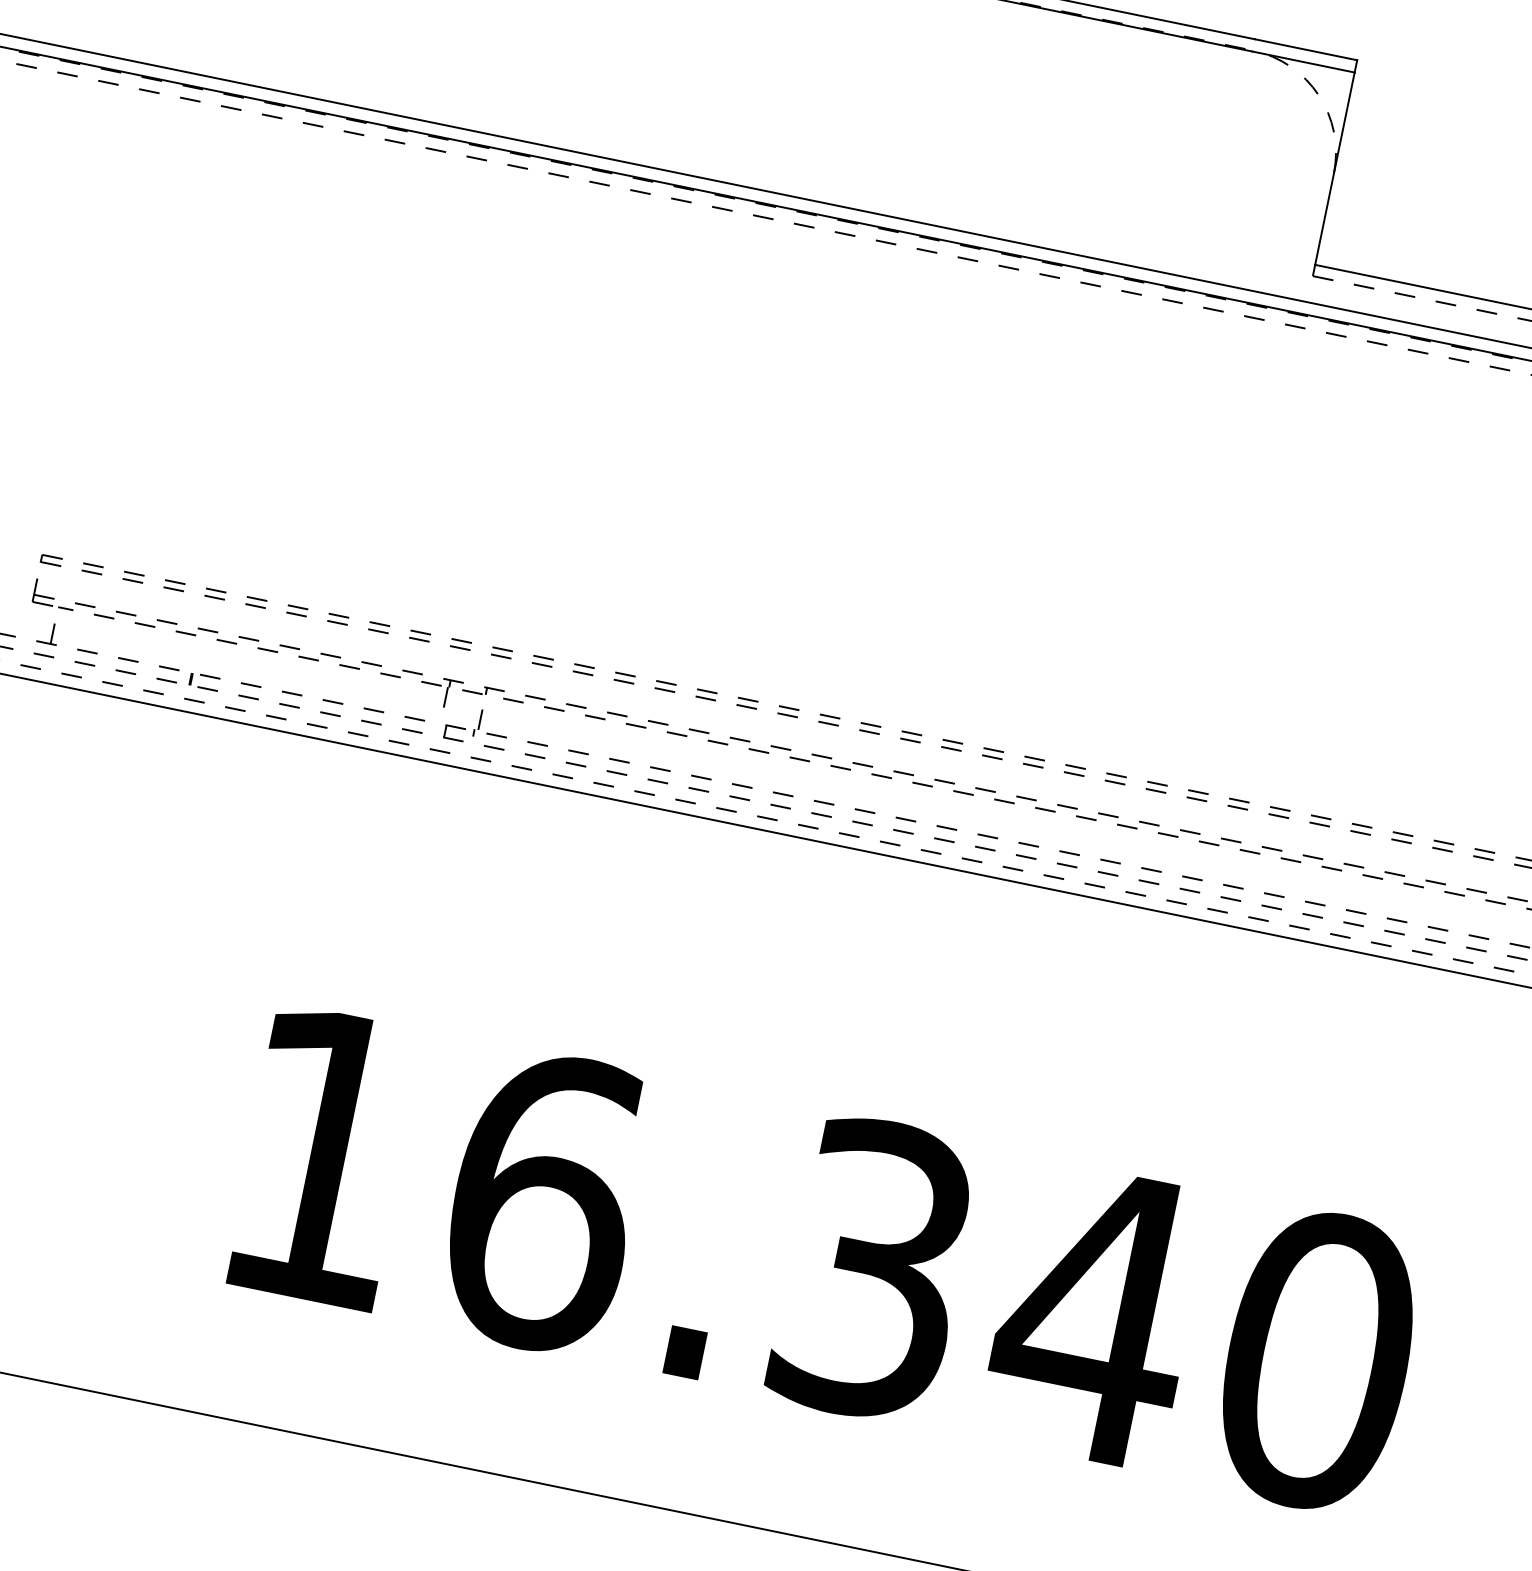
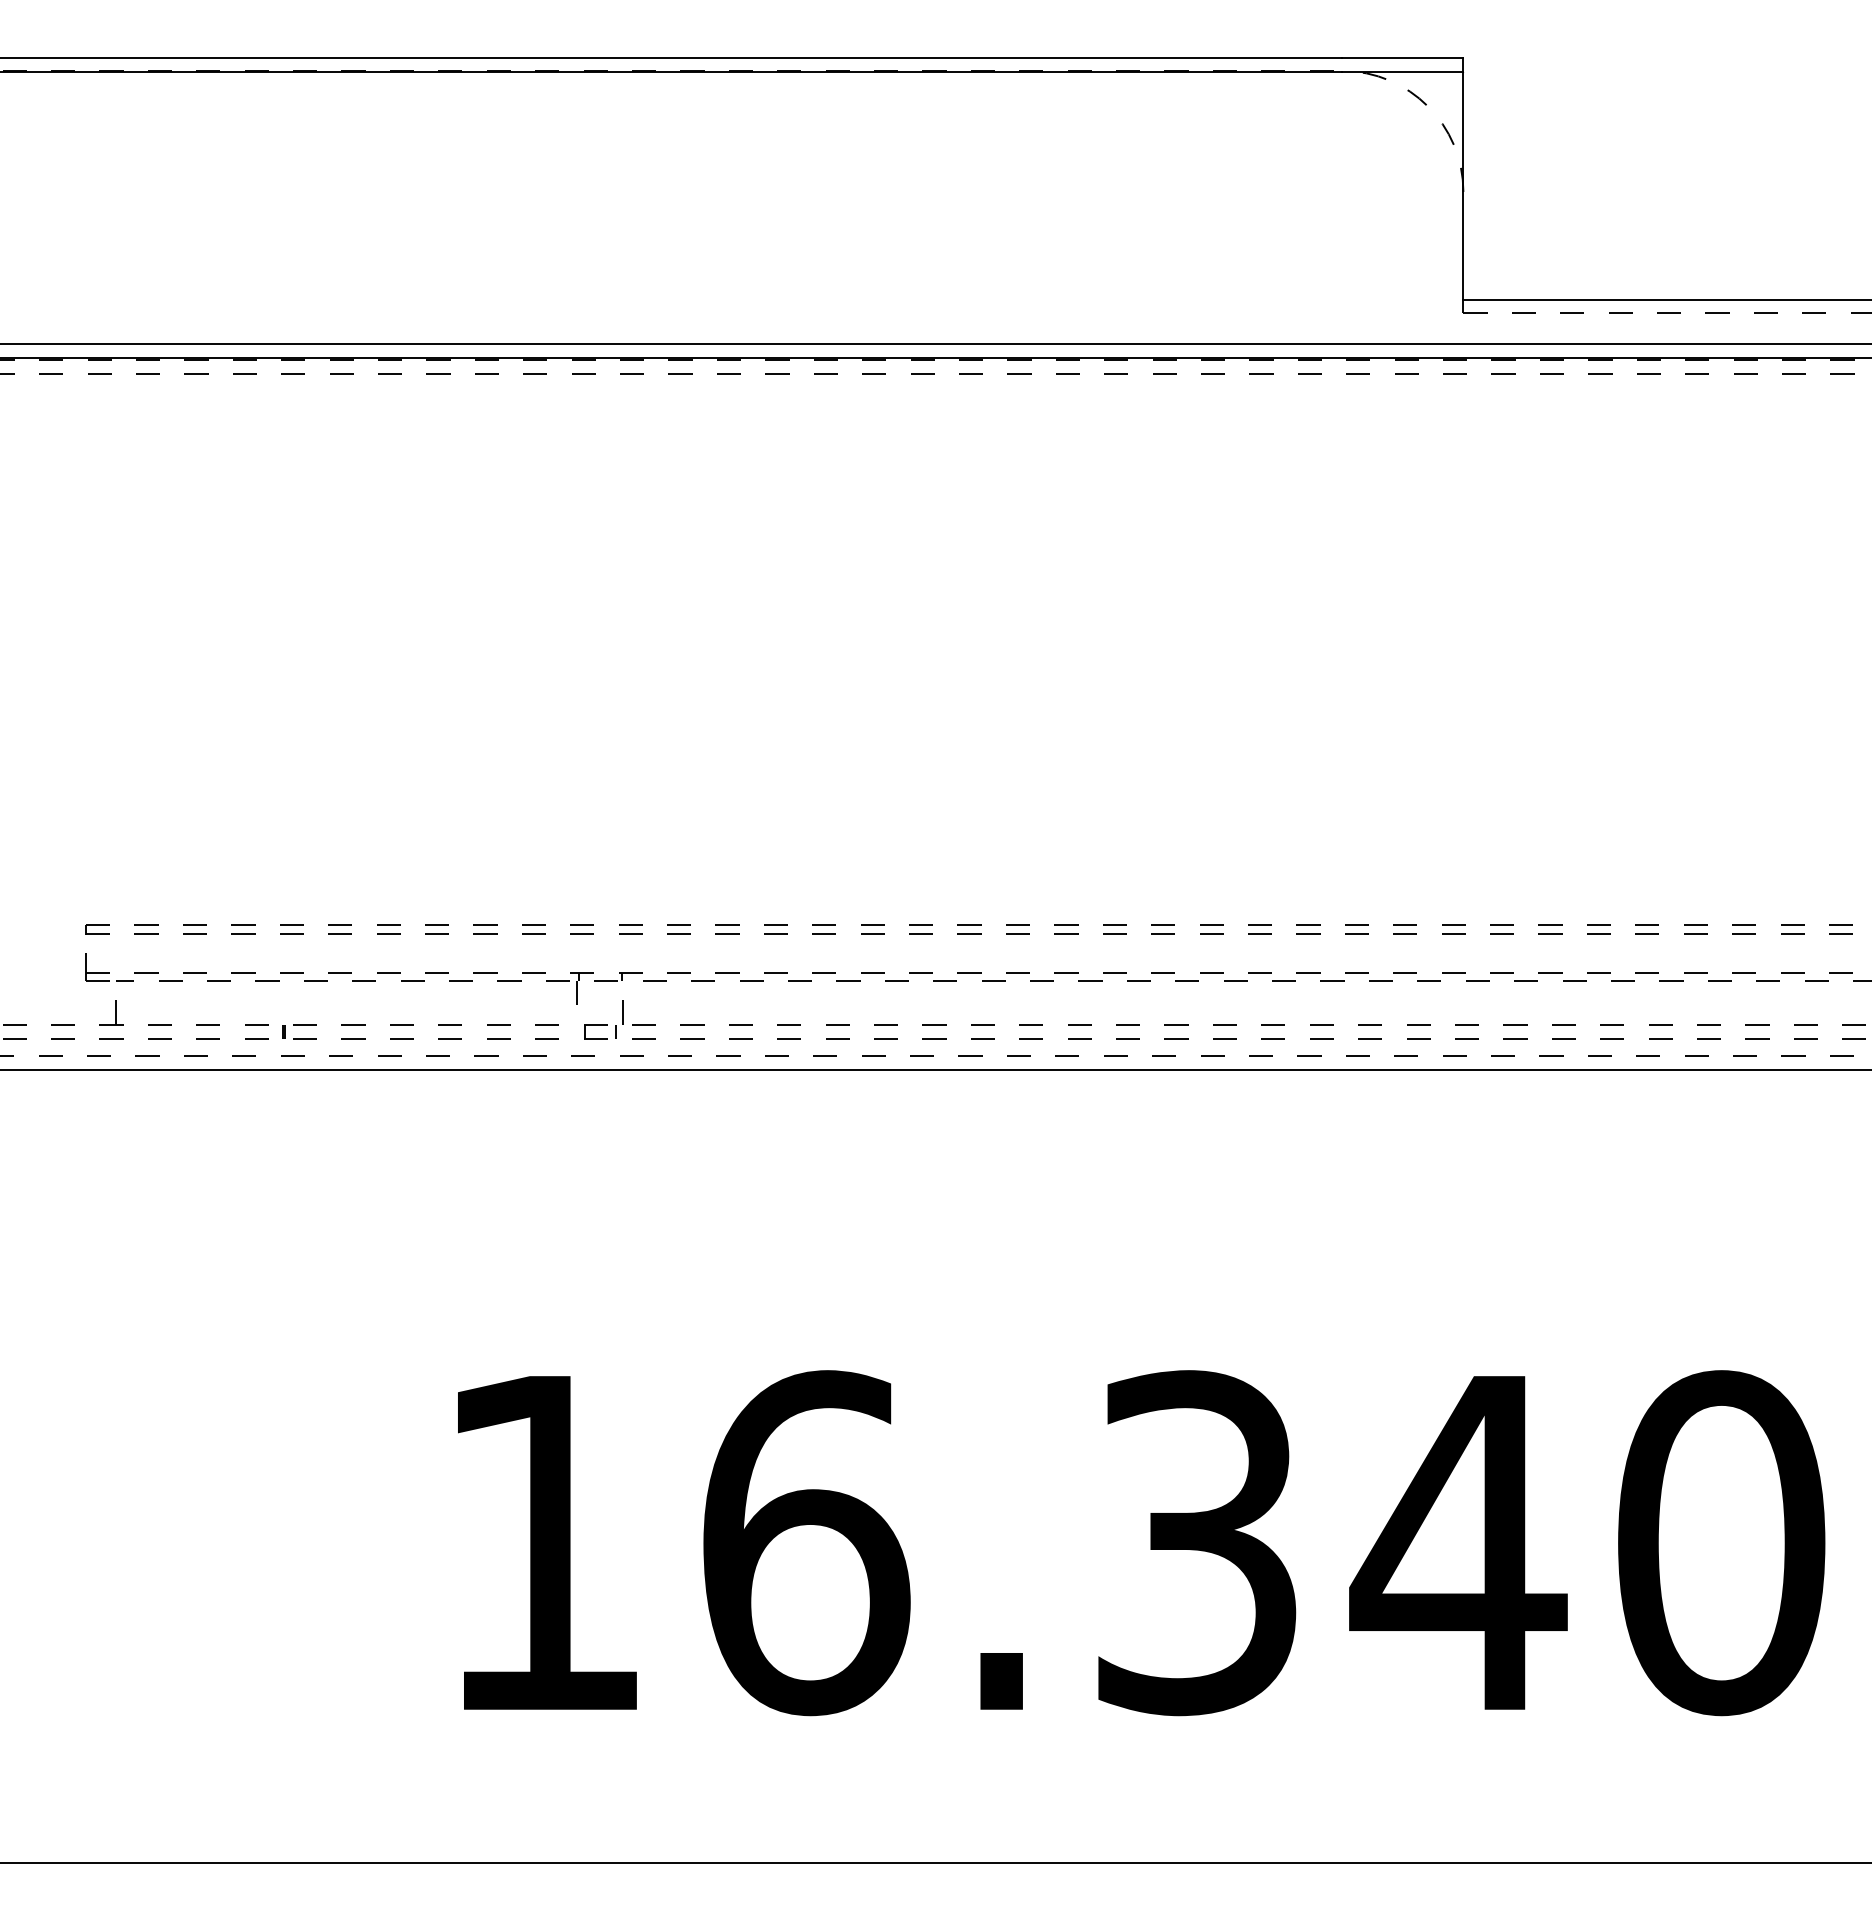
part: (476, 726) -> (619, 1019), size x1.67

